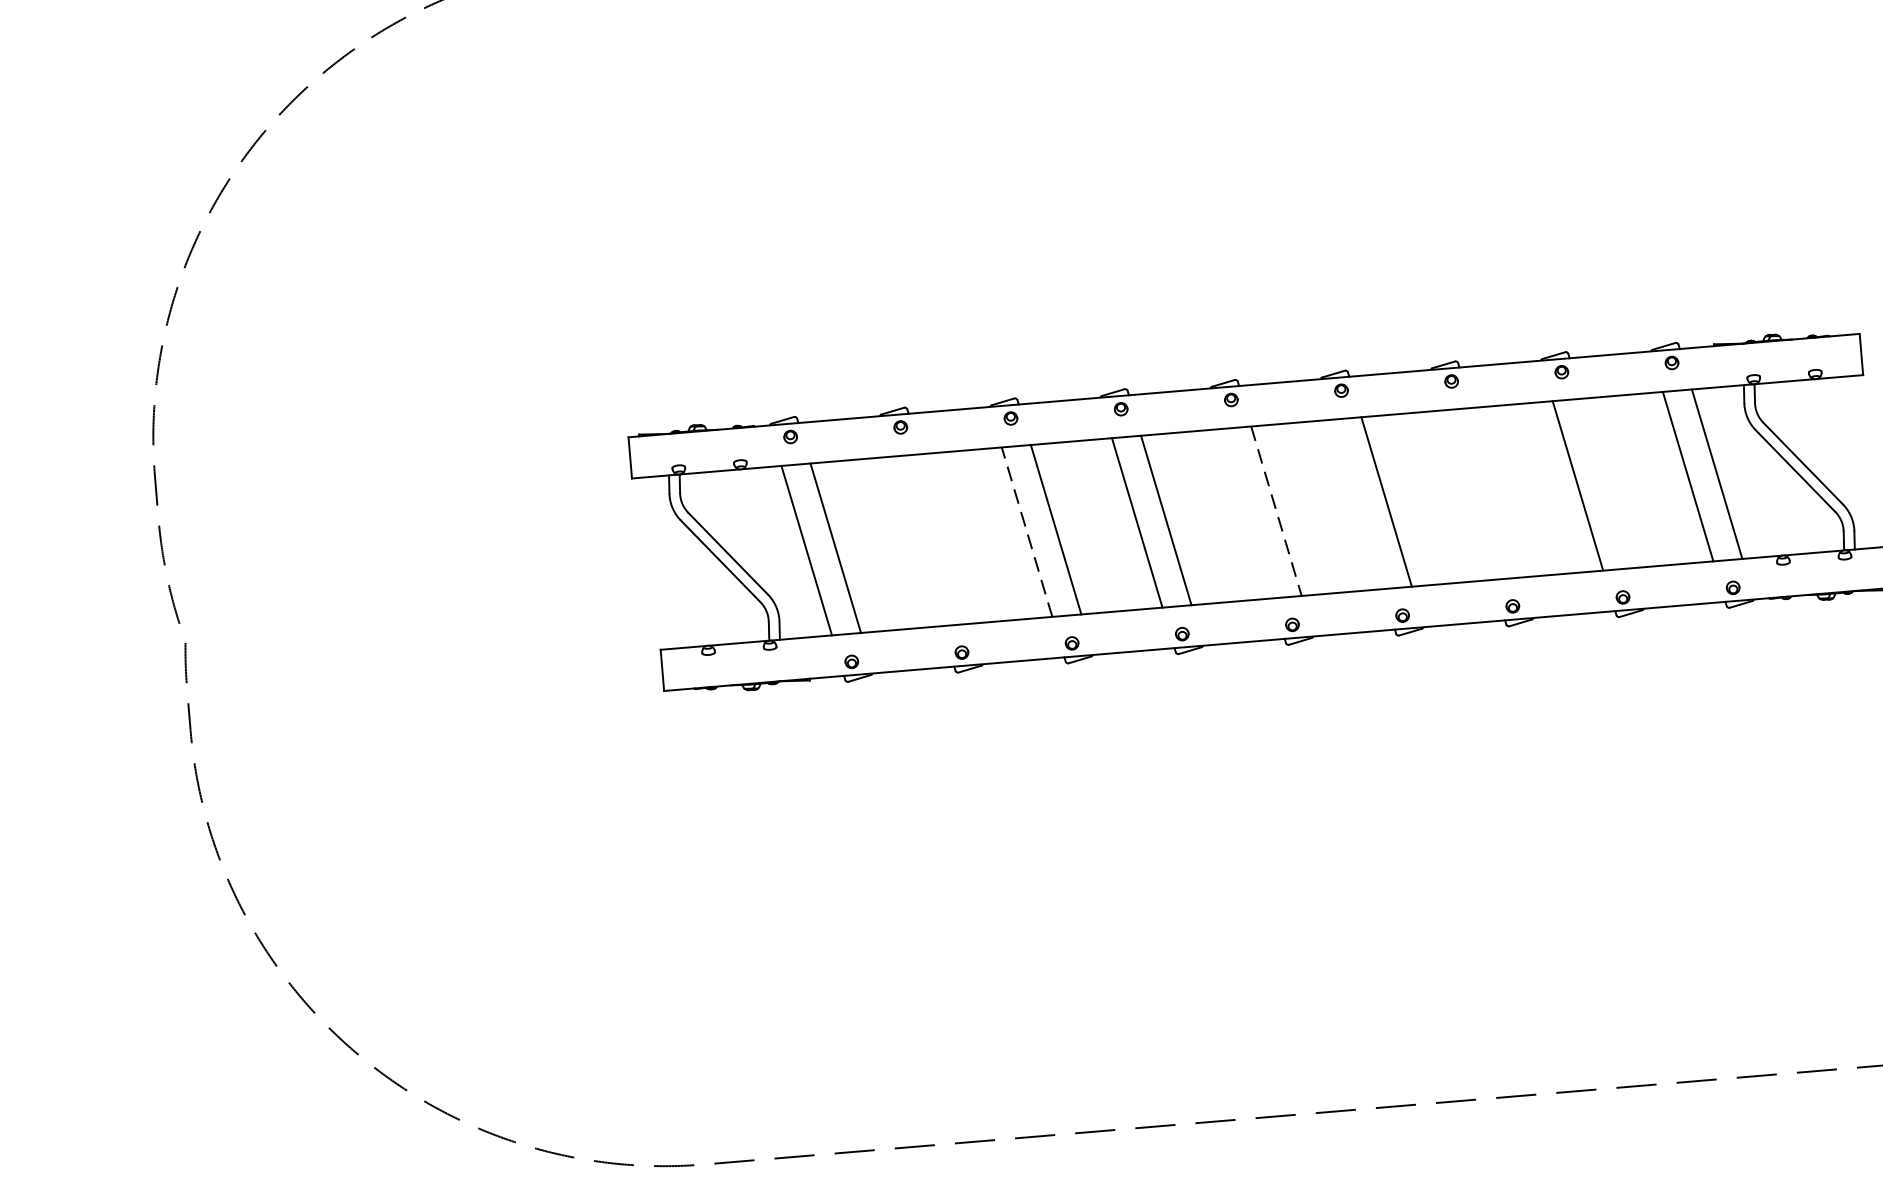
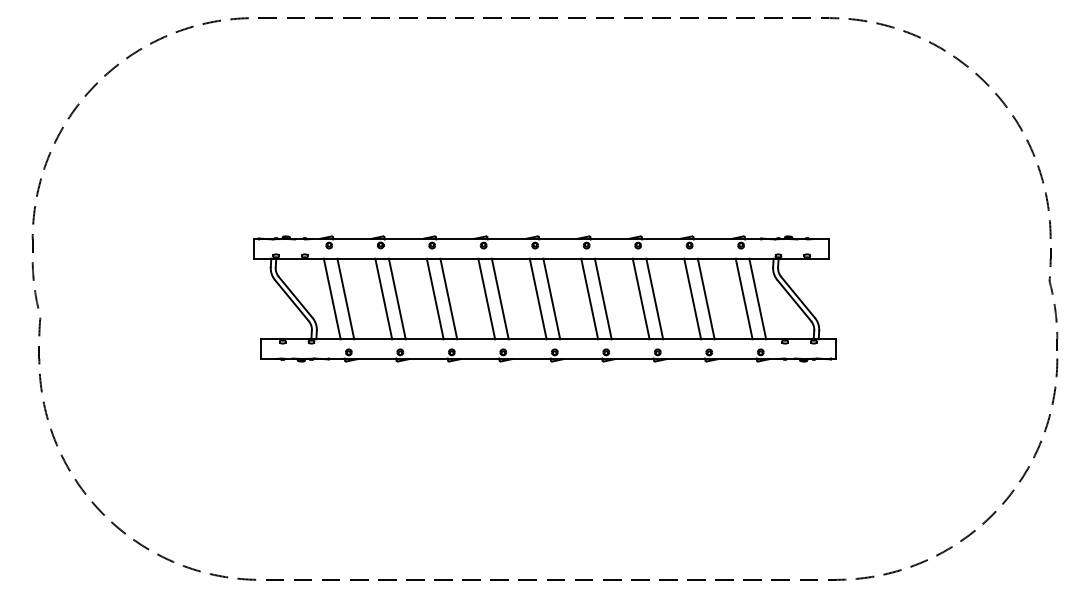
line: (1605, 482) -> (705, 298), added
line: (1496, 491) -> (654, 298), added
line: (1466, 494) -> (640, 298), added
line: (1357, 503) -> (589, 298), added
line: (1245, 512) -> (537, 298), added
line: (1275, 512) -> (551, 299), dashed -> solid
line: (1027, 531) -> (435, 298), dashed -> solid
line: (944, 538) -> (396, 298), added
line: (916, 540) -> (383, 298), added

